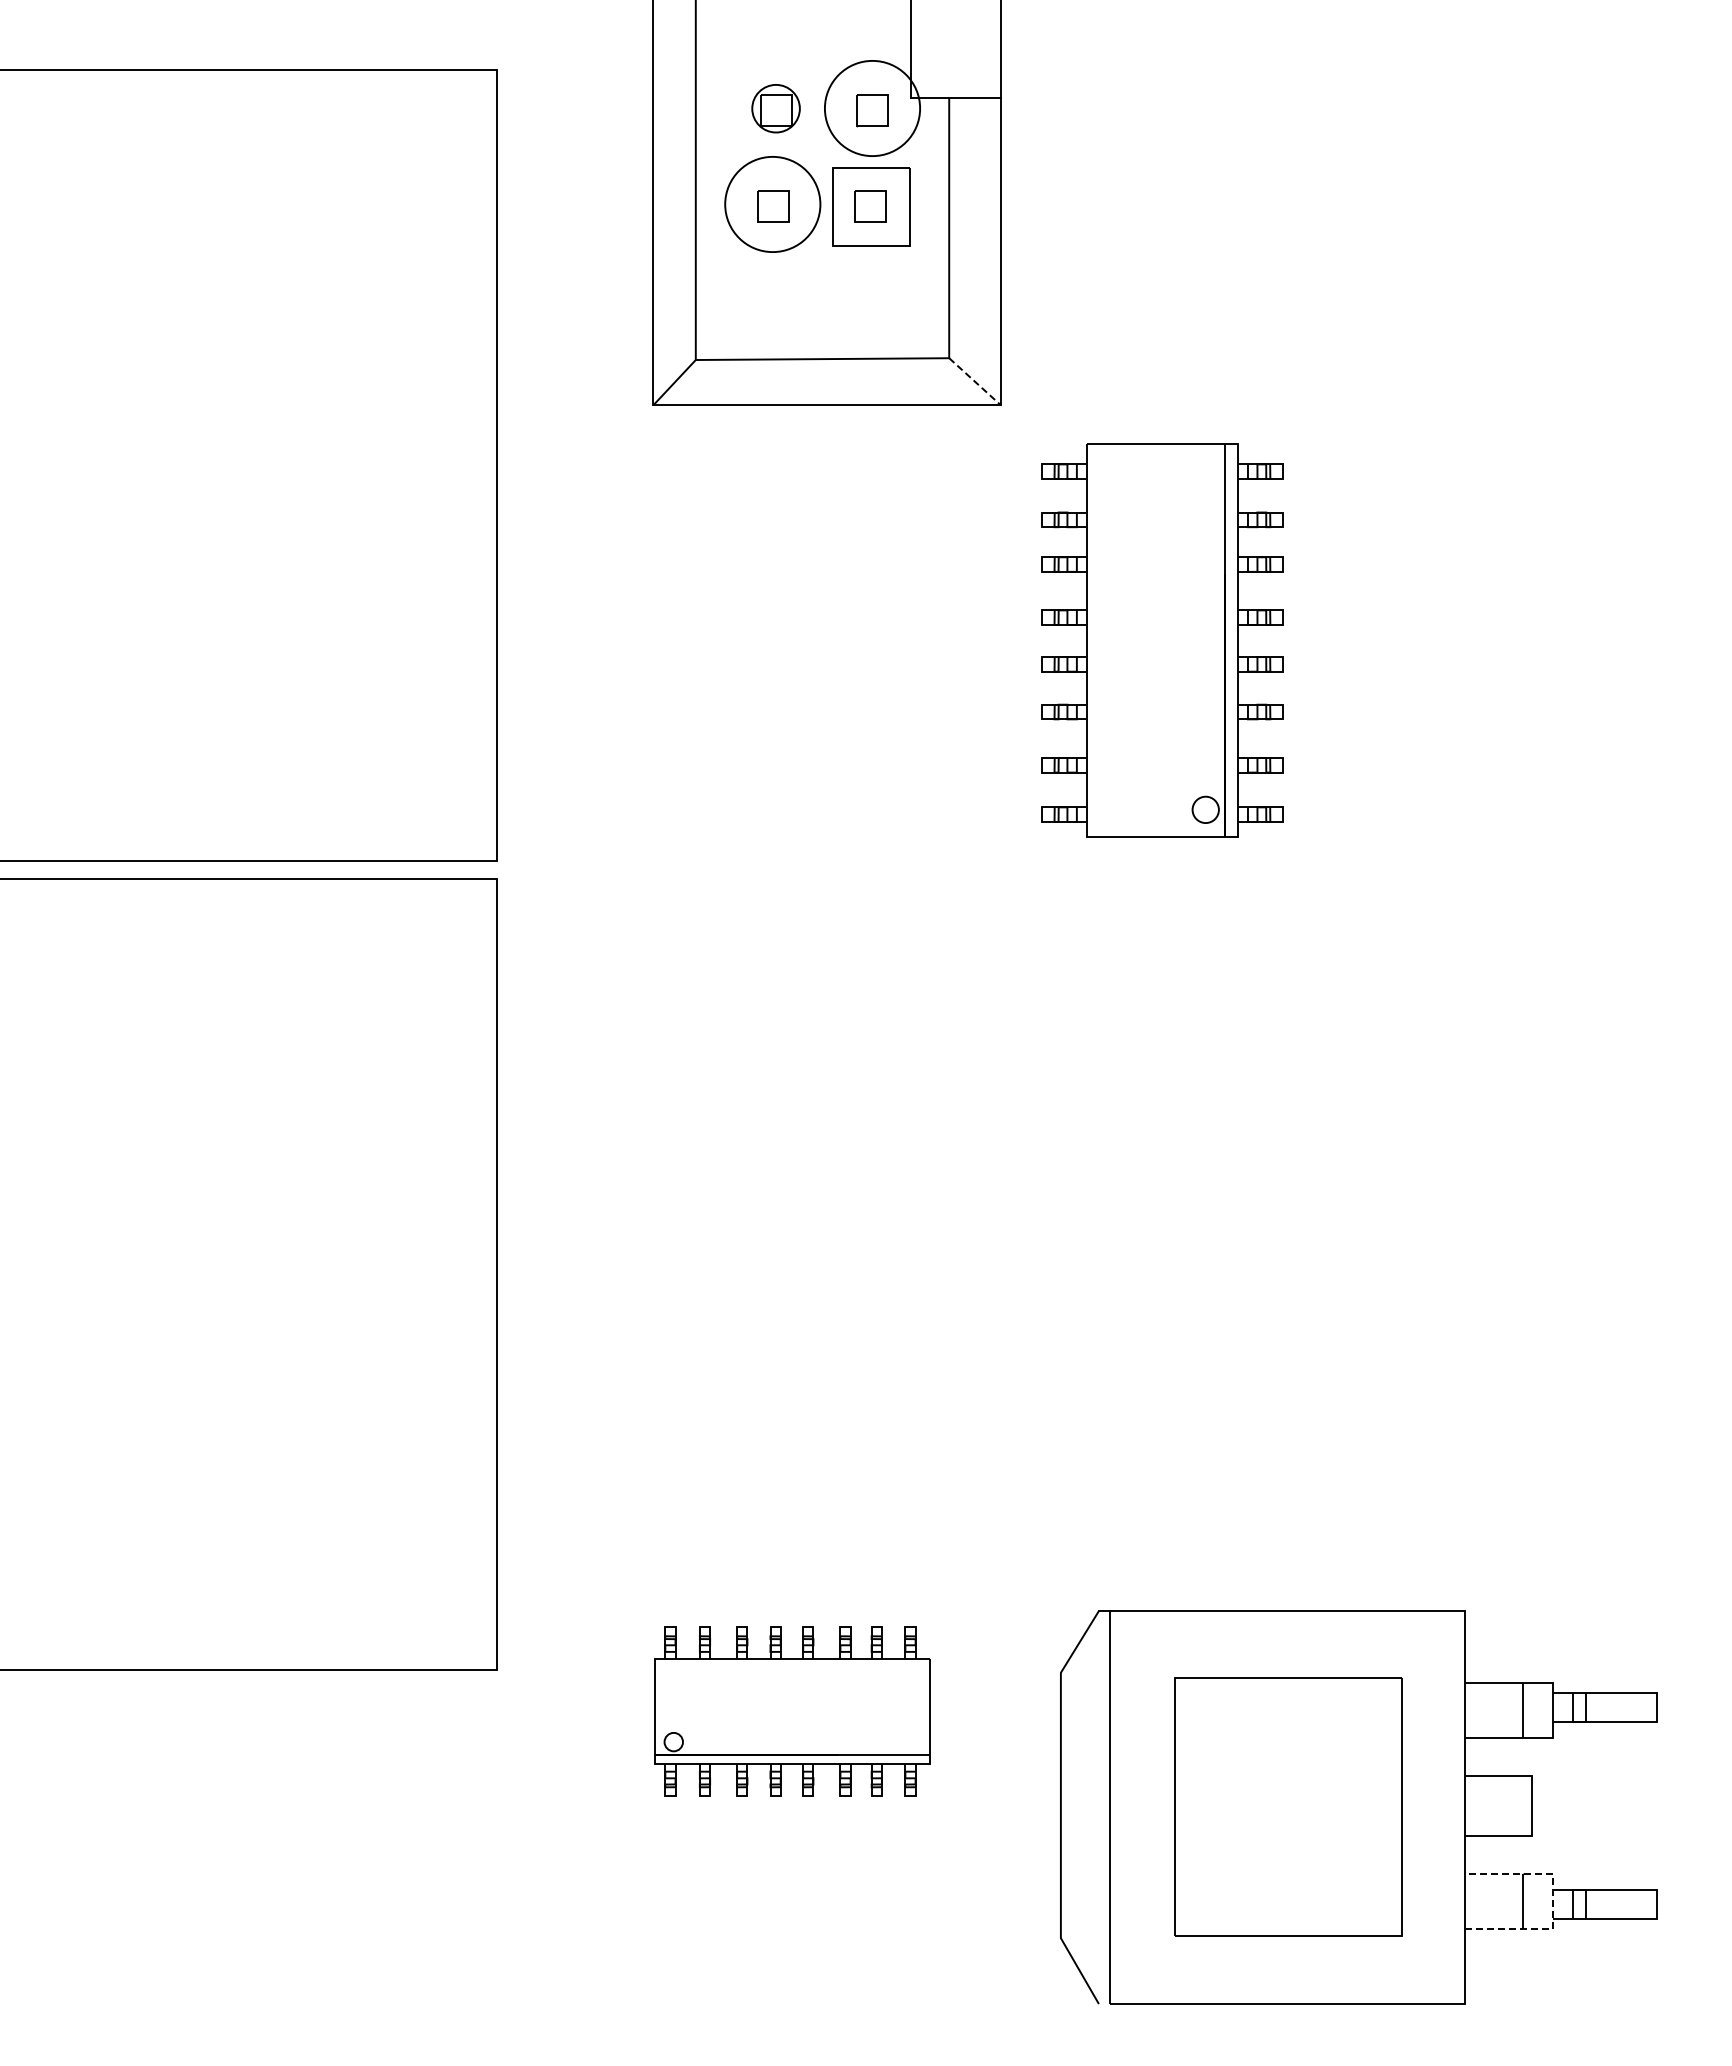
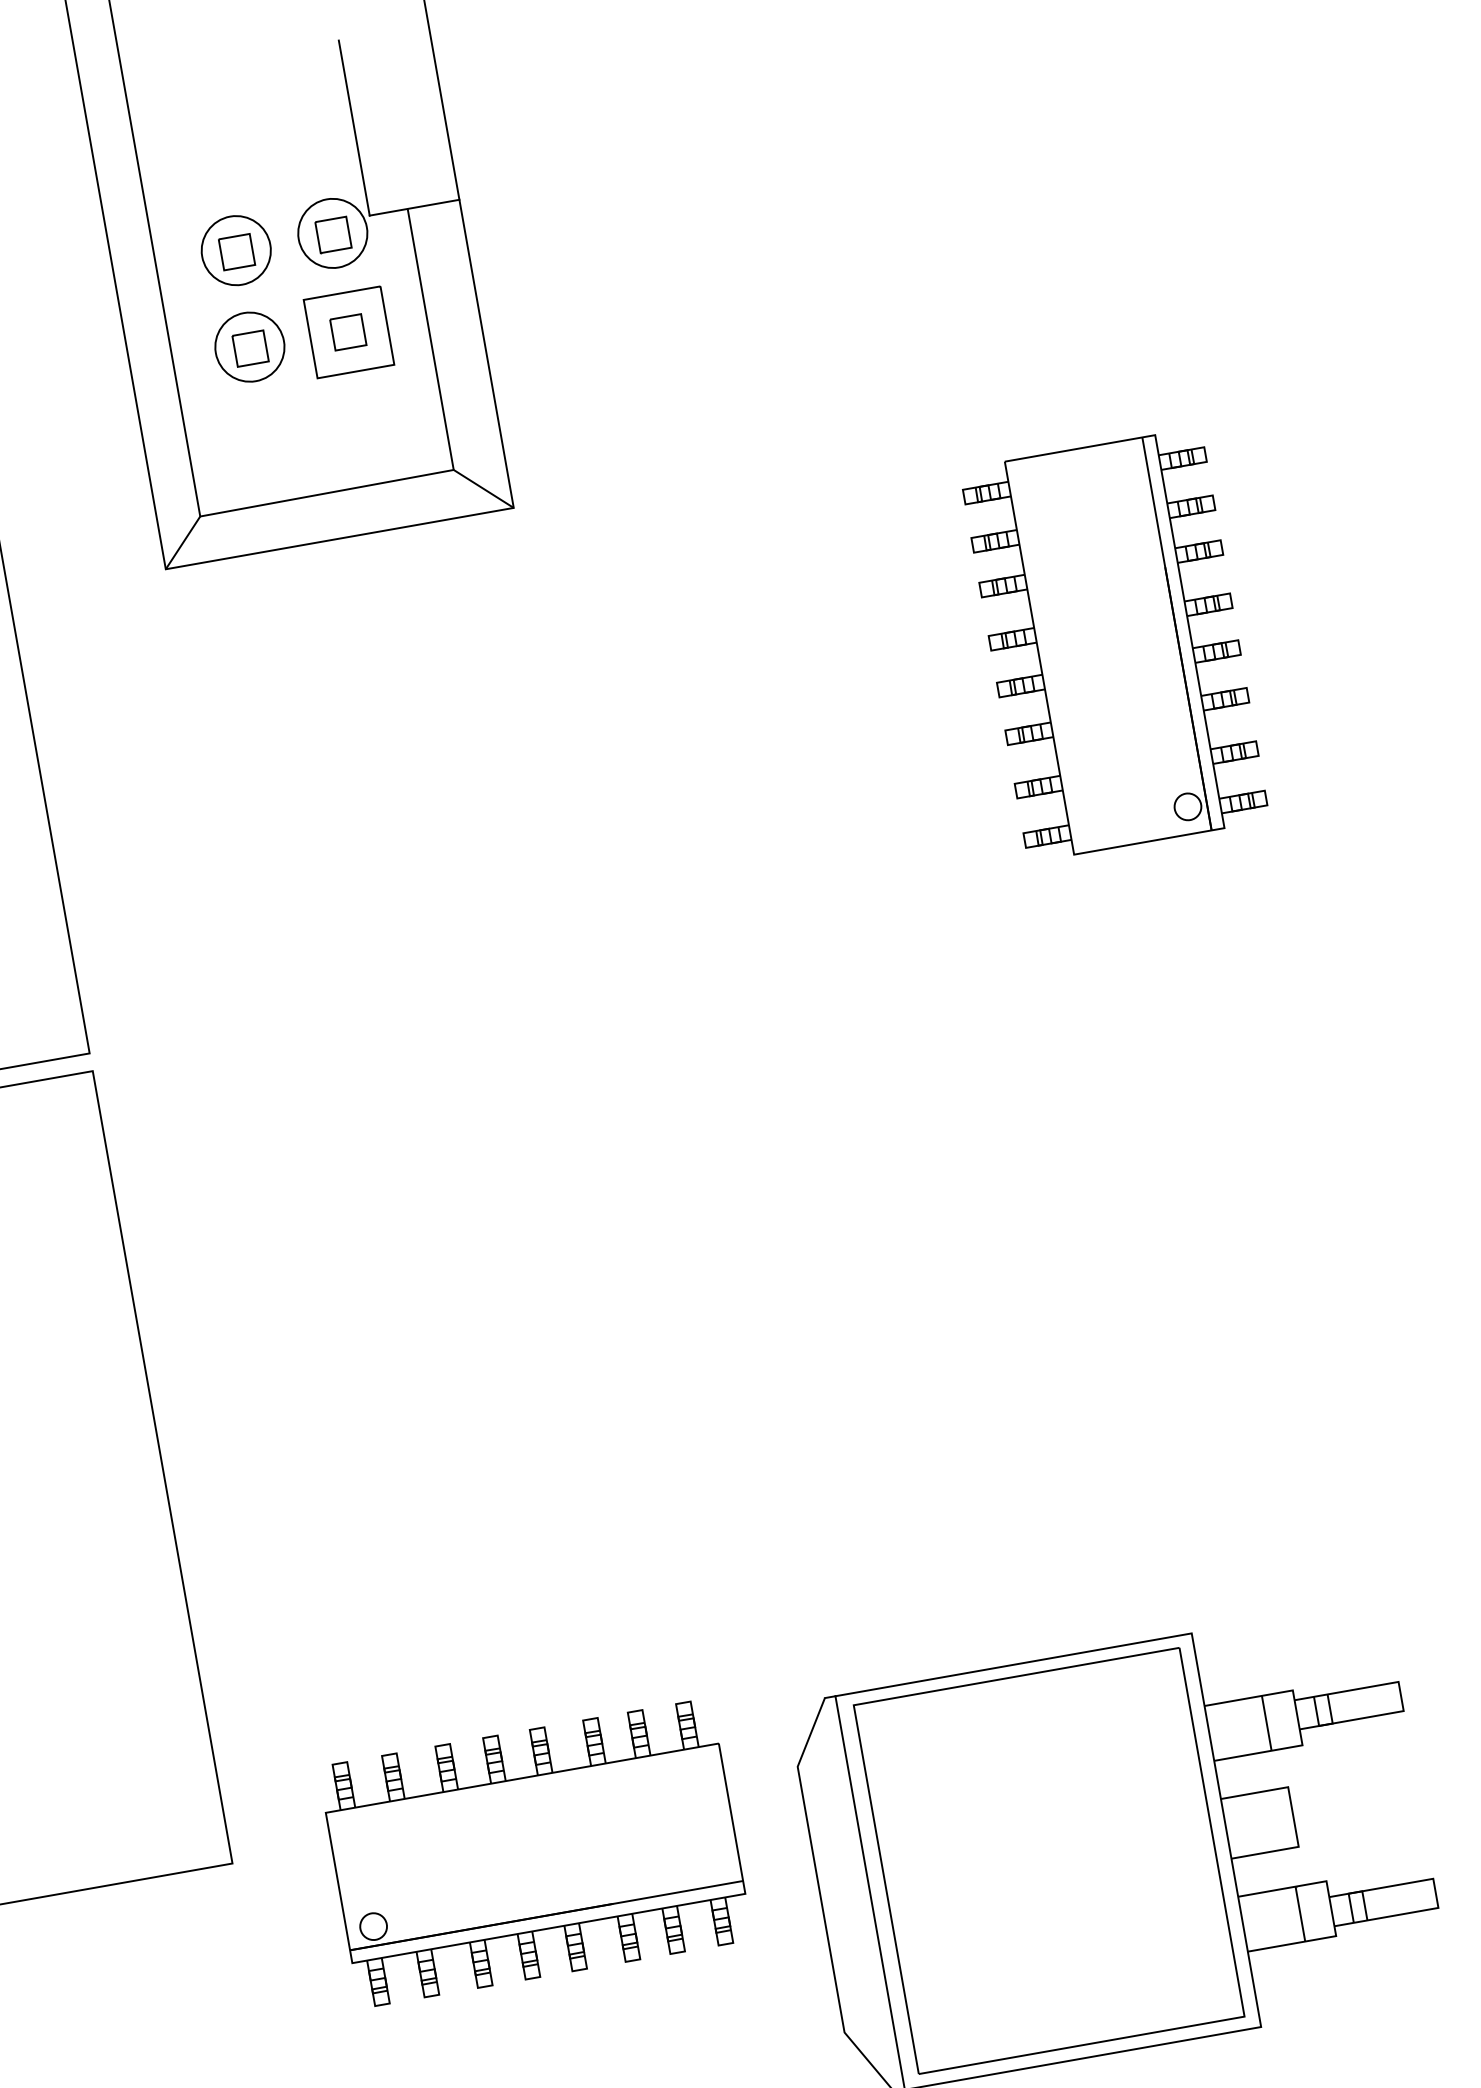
circle: (776, 108) -> (236, 250), size x1.43
circle: (872, 108) -> (332, 233), size x0.71
circle: (772, 204) -> (249, 347), size x0.71
line: (975, 381) -> (484, 488), dashed -> solid
part: (1162, 640) -> (1114, 644), moved
part: (792, 1711) -> (535, 1852), size x1.43
part: (1288, 1806) -> (1049, 1860), size x1.43
line: (1553, 1900) -> (1331, 1907), dashed -> solid

